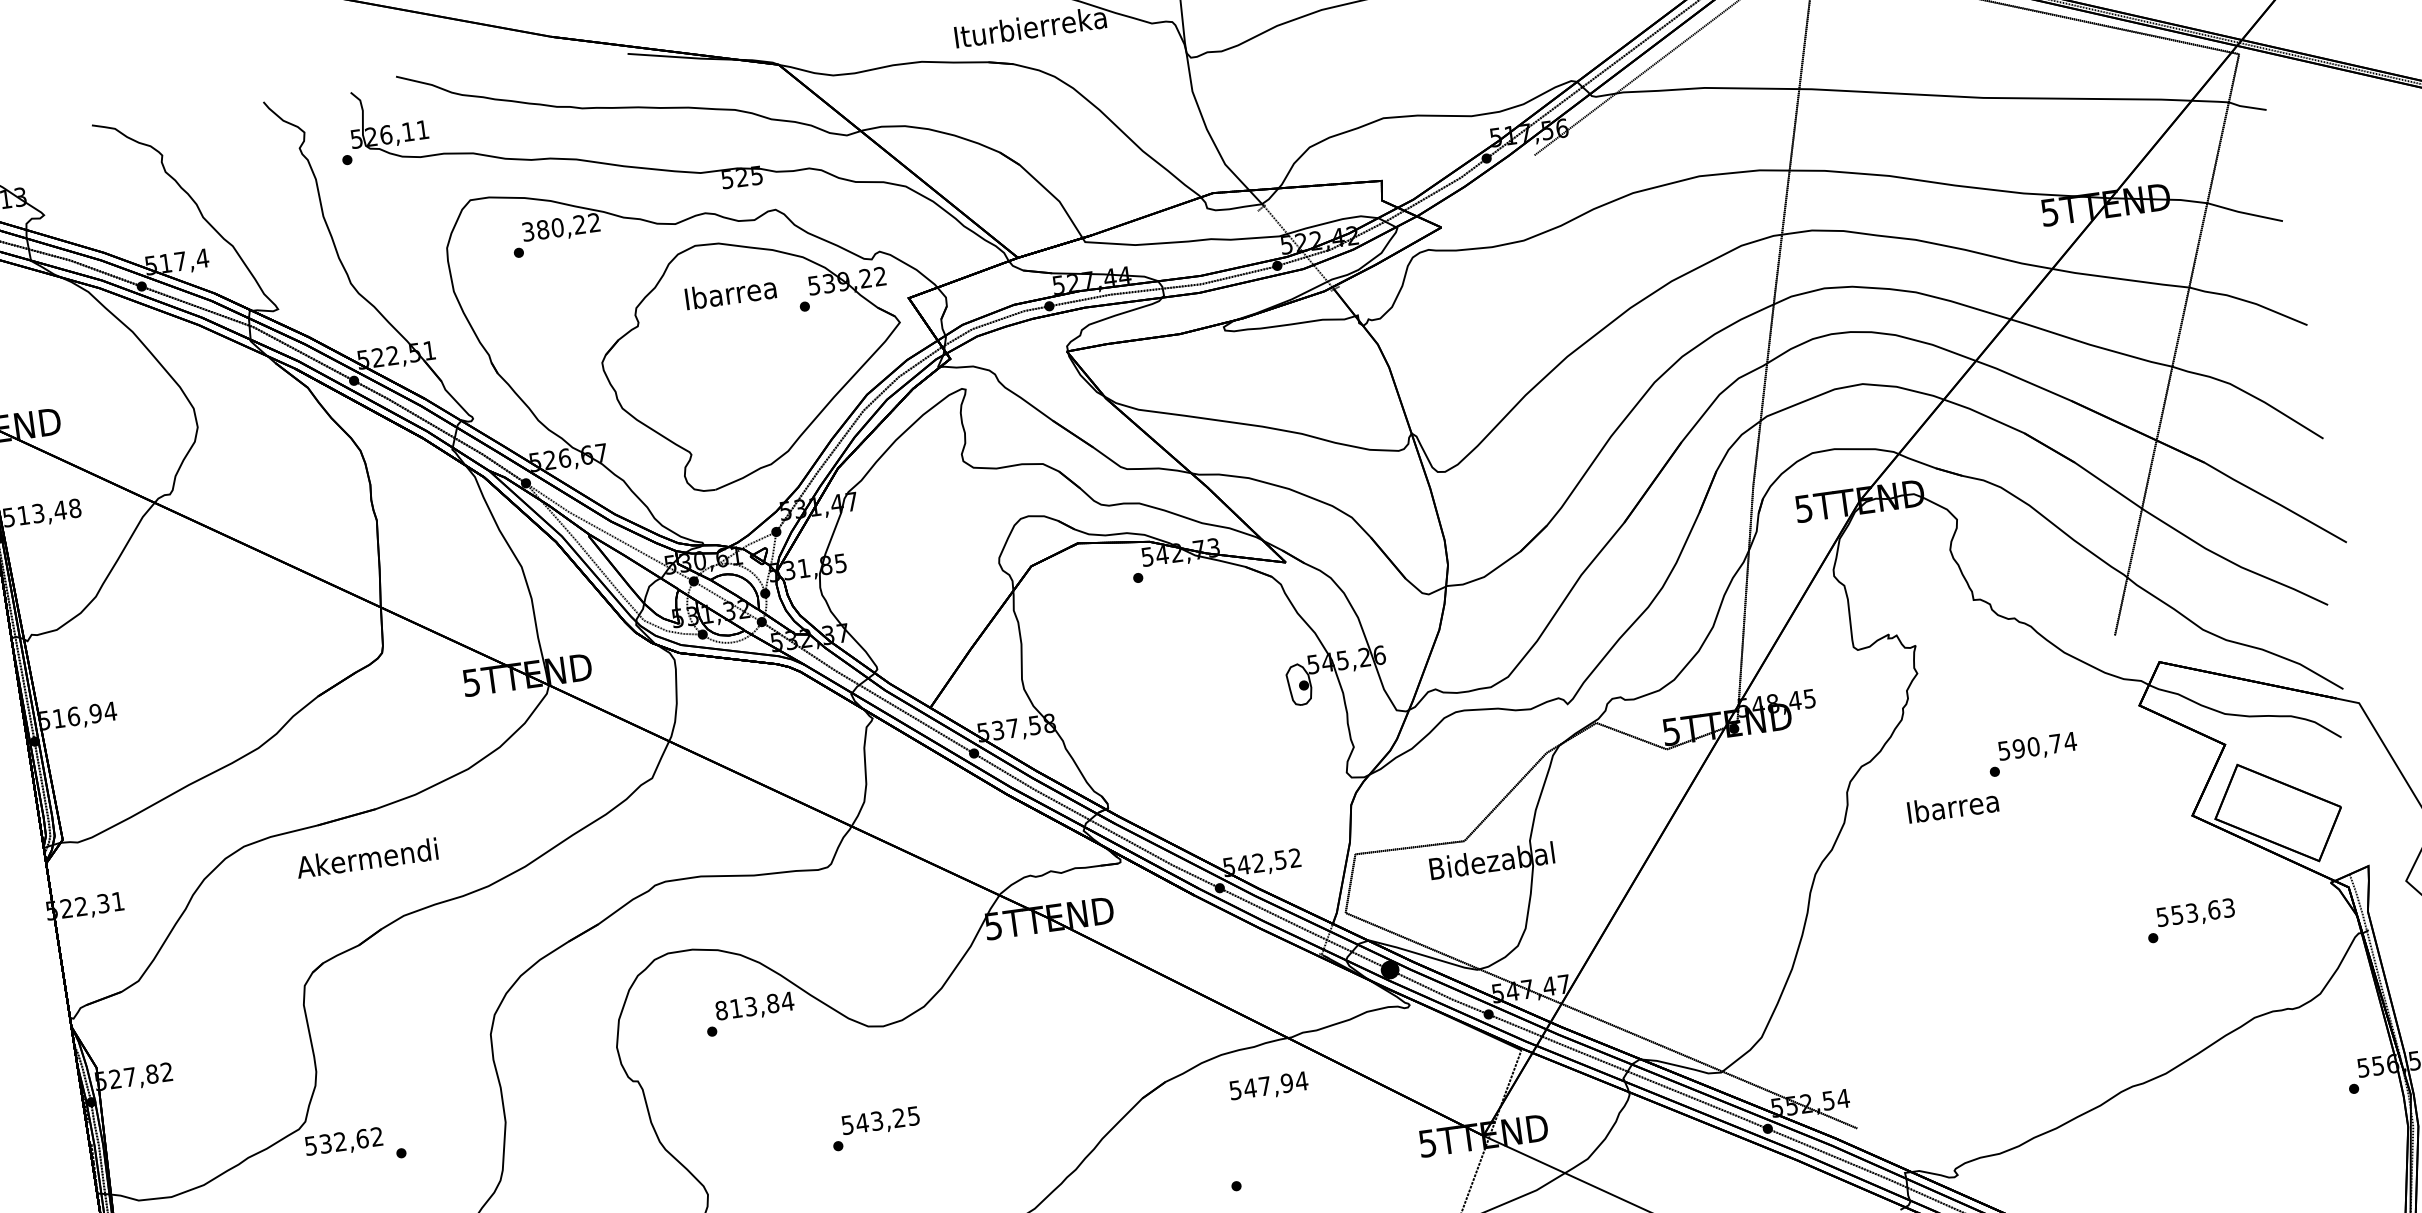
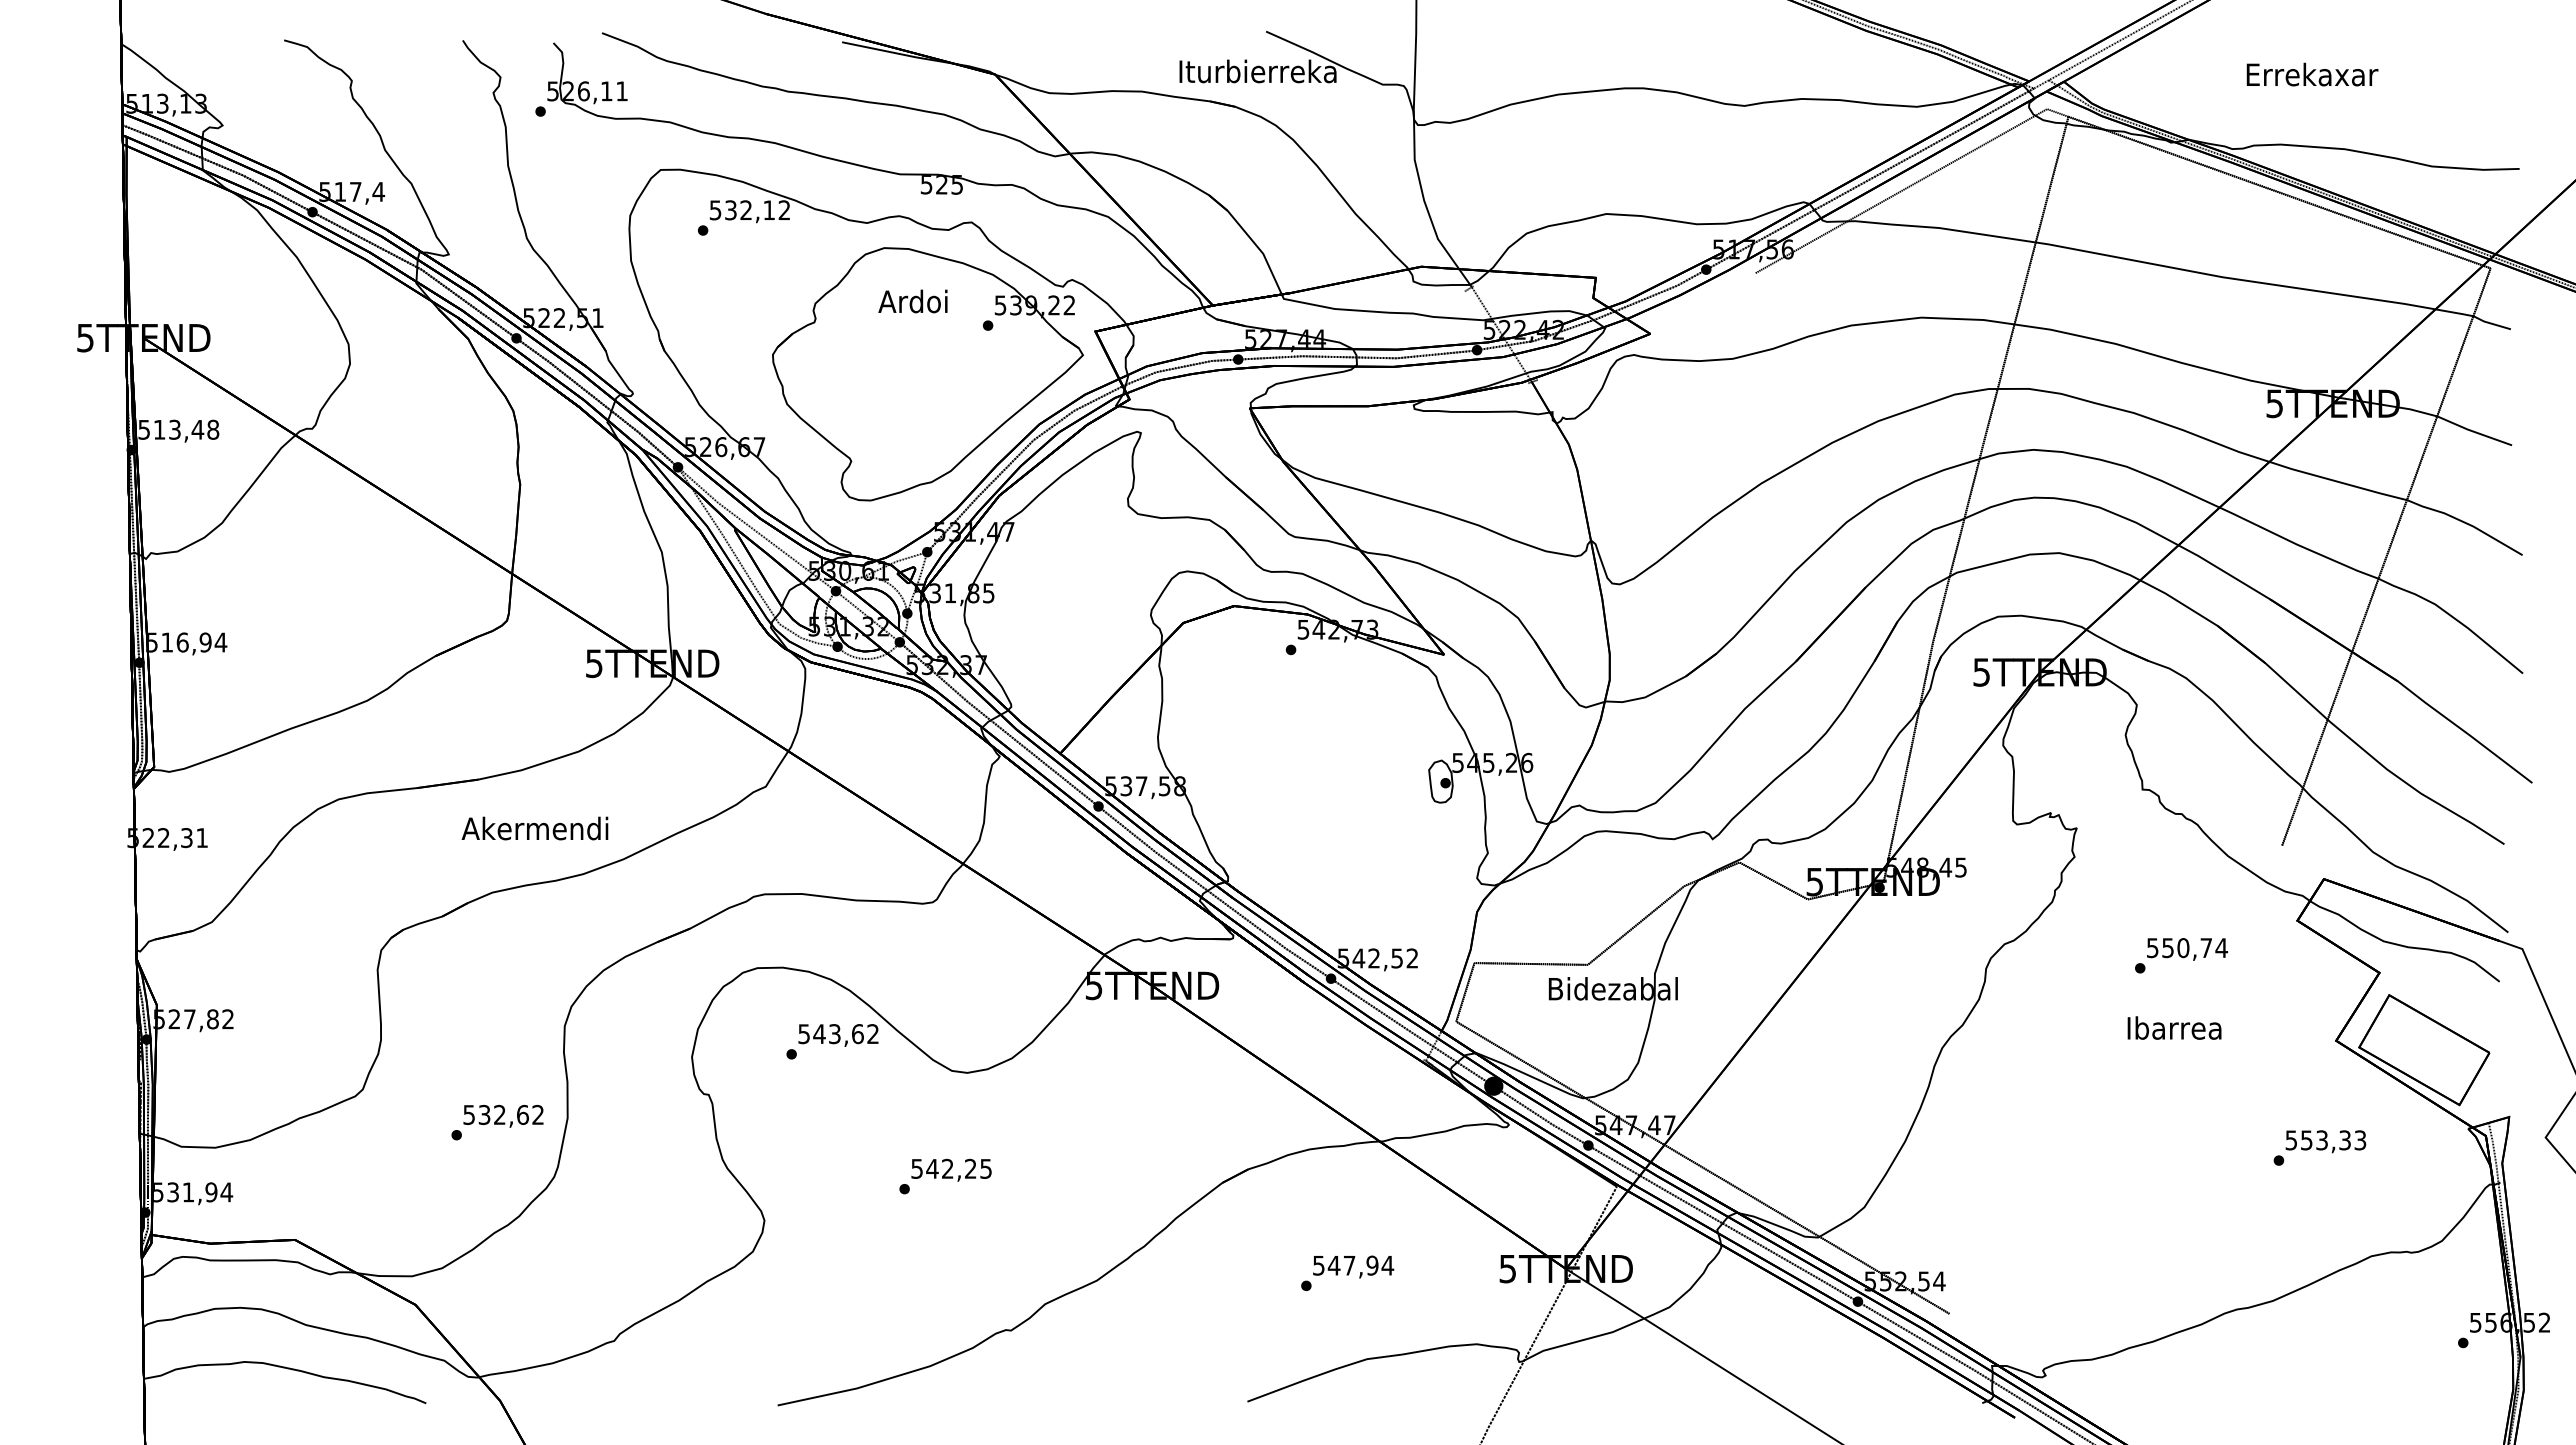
text: (554, 228) -> (742, 210), 380,22 -> 532,12
text: (730, 293) -> (913, 301), Ibarrea -> Ardoi
text: (2019, 748) -> (2168, 947), 590,74 -> 550,74
text: (1952, 806) -> (2174, 1027), moved
text: (366, 858) -> (534, 828), moved
text: (2214, 910) -> (2345, 1140), 553,63 -> 553,33
text: (754, 1006) -> (838, 1034), 813,84 -> 543,62
text: (1268, 1086) -> (1353, 1266), moved
text: (876, 1120) -> (947, 1168), 543,25 -> 542,25
text: (343, 1141) -> (503, 1115), moved

